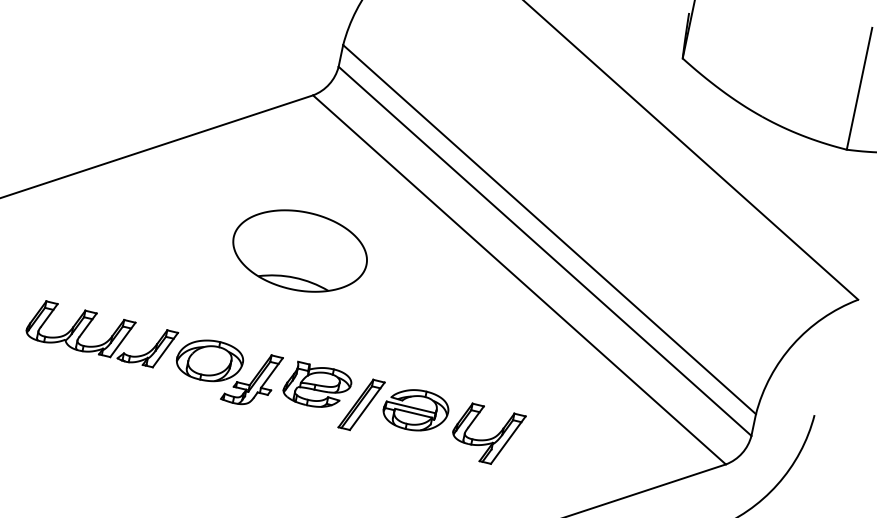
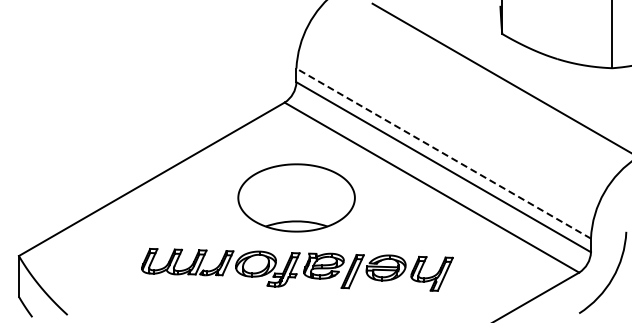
line: (549, 229) -> (443, 153), solid -> dashed
part: (298, 250) -> (295, 197), size x1.4
part: (274, 383) -> (297, 269), moved

